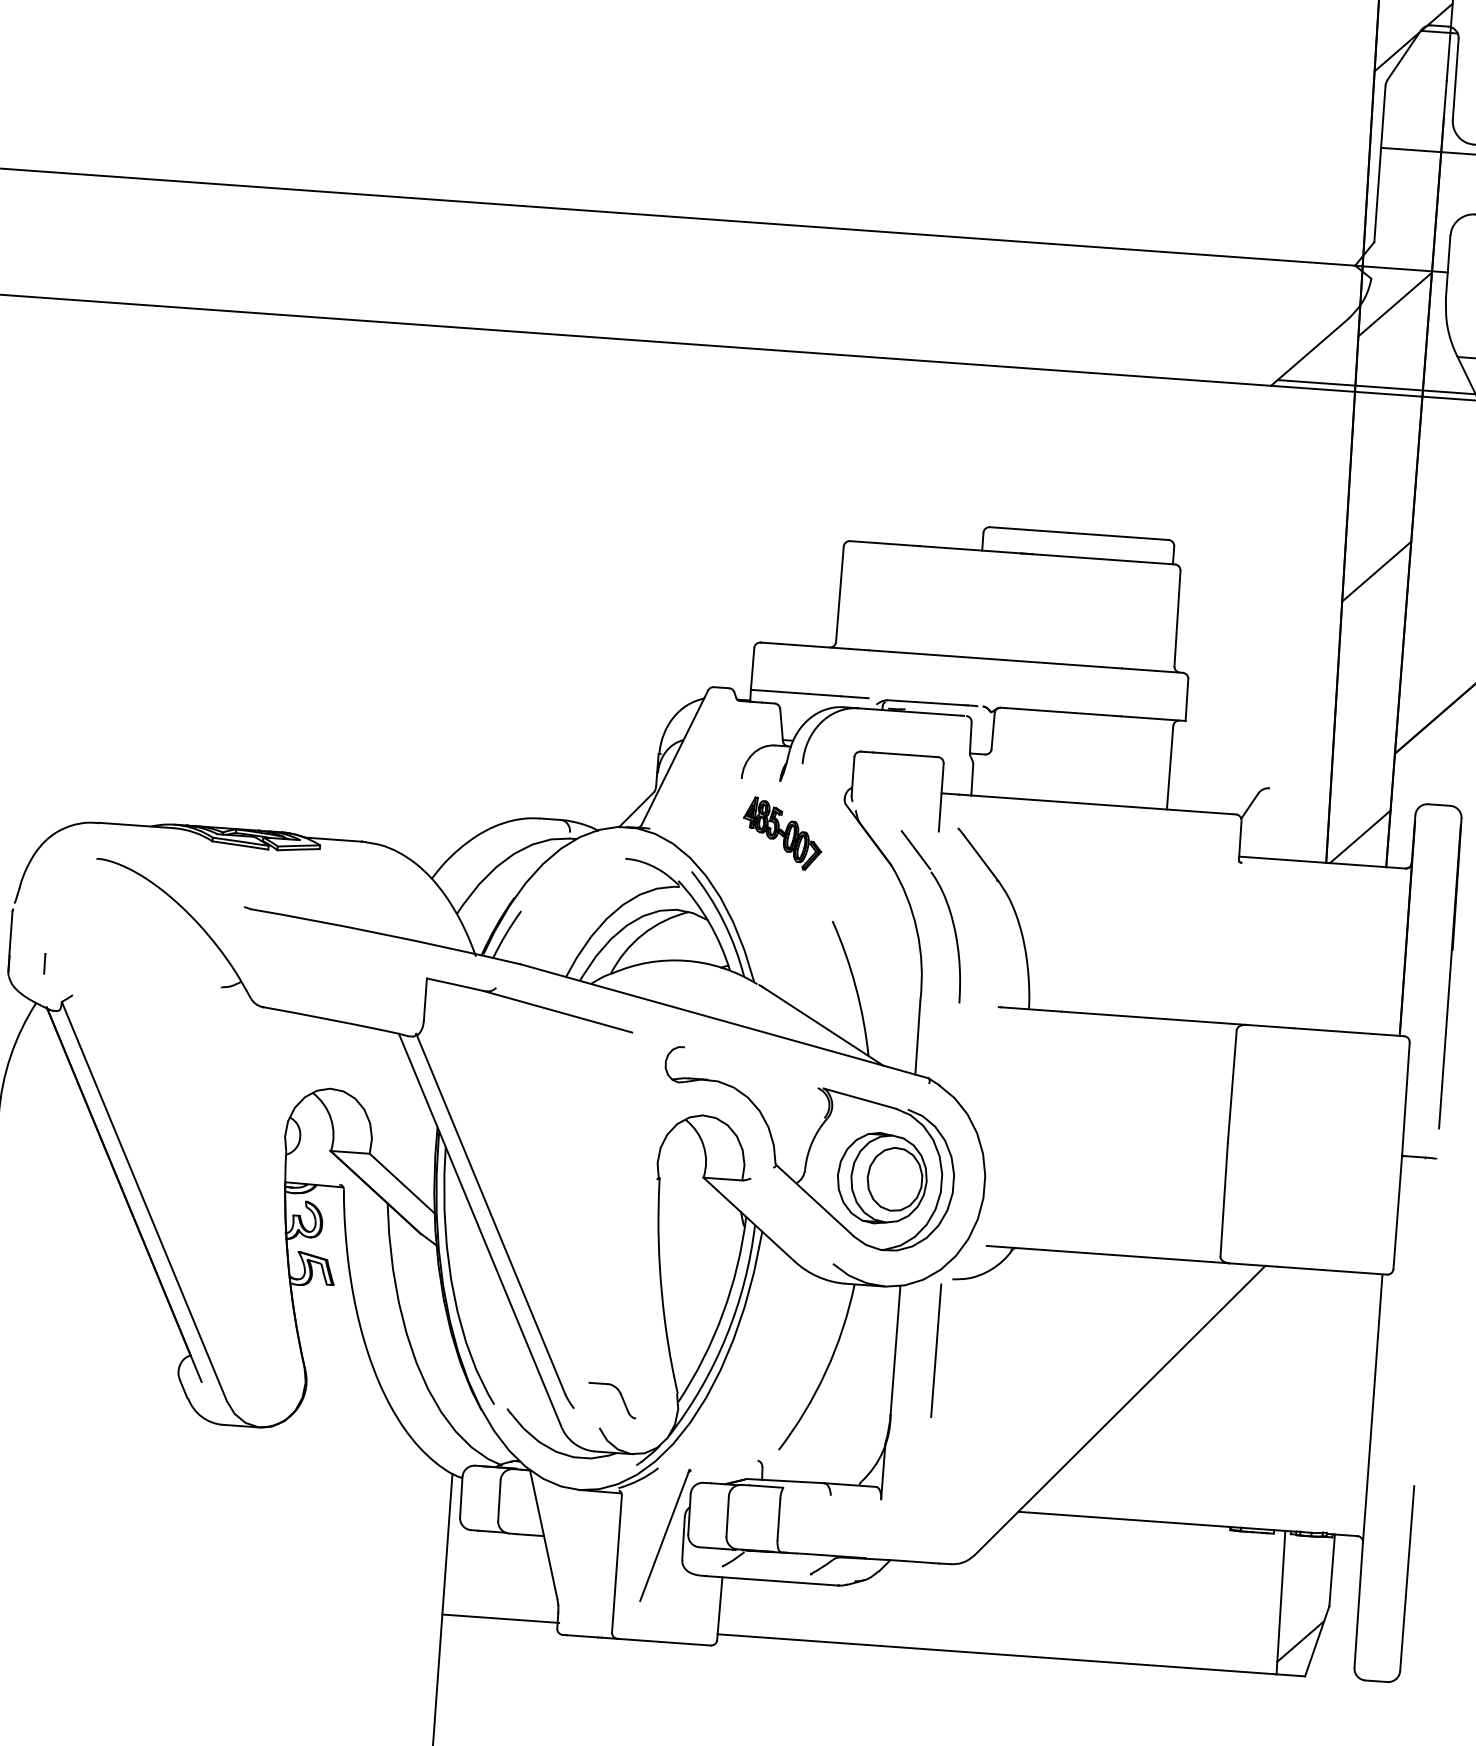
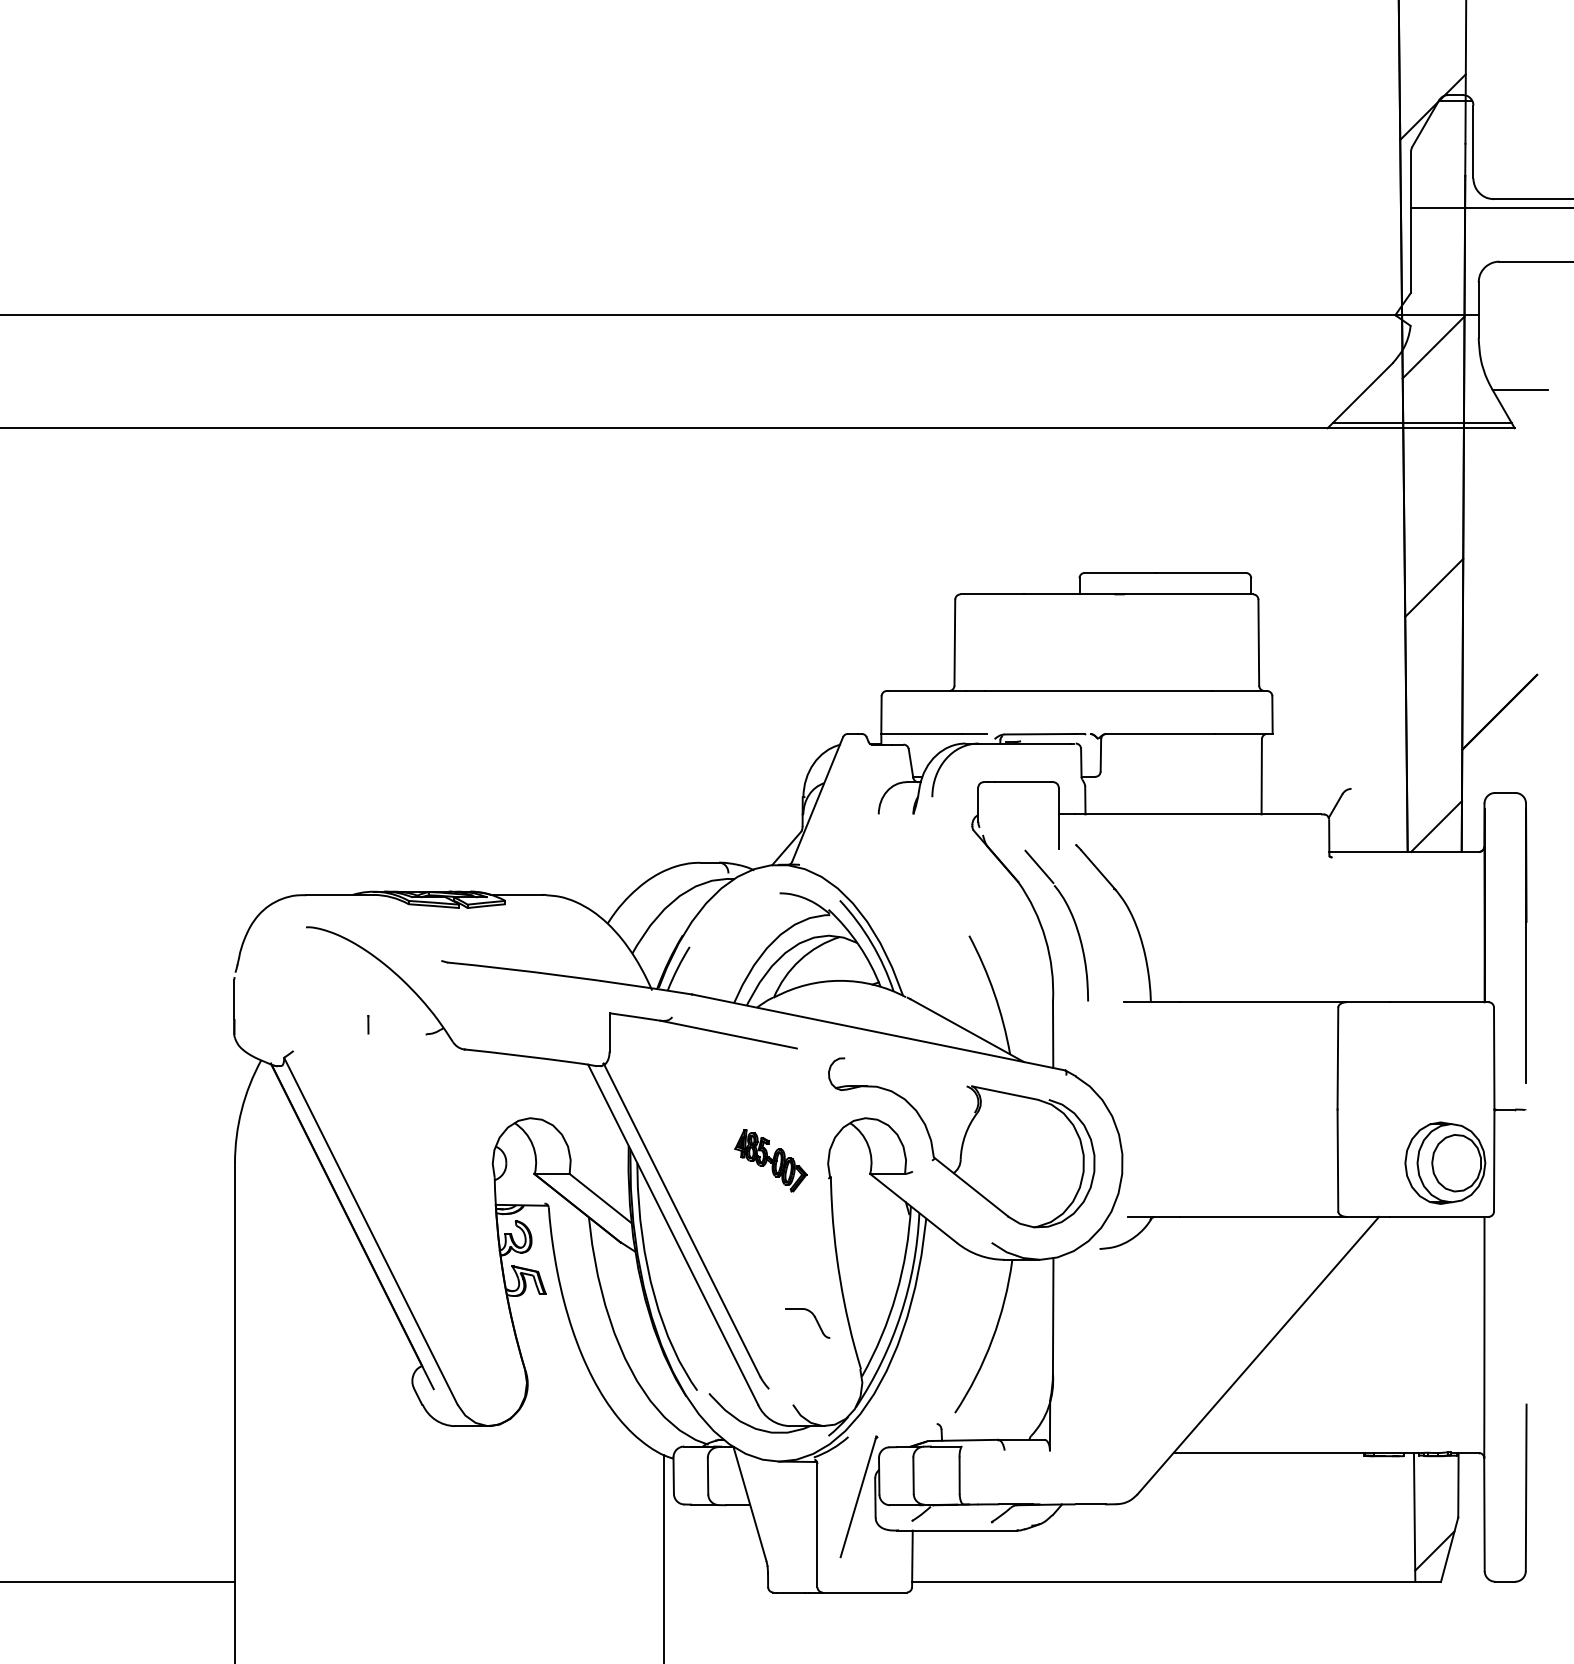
part: (782, 833) -> (770, 1160), moved
line: (44, 963) -> (368, 1024), moved
part: (882, 1177) -> (1445, 1162), moved
line: (936, 1350) -> (1089, 1313), removed
part: (621, 1397) -> (815, 1320), moved
line: (500, 1618) -> (716, 1581), removed

